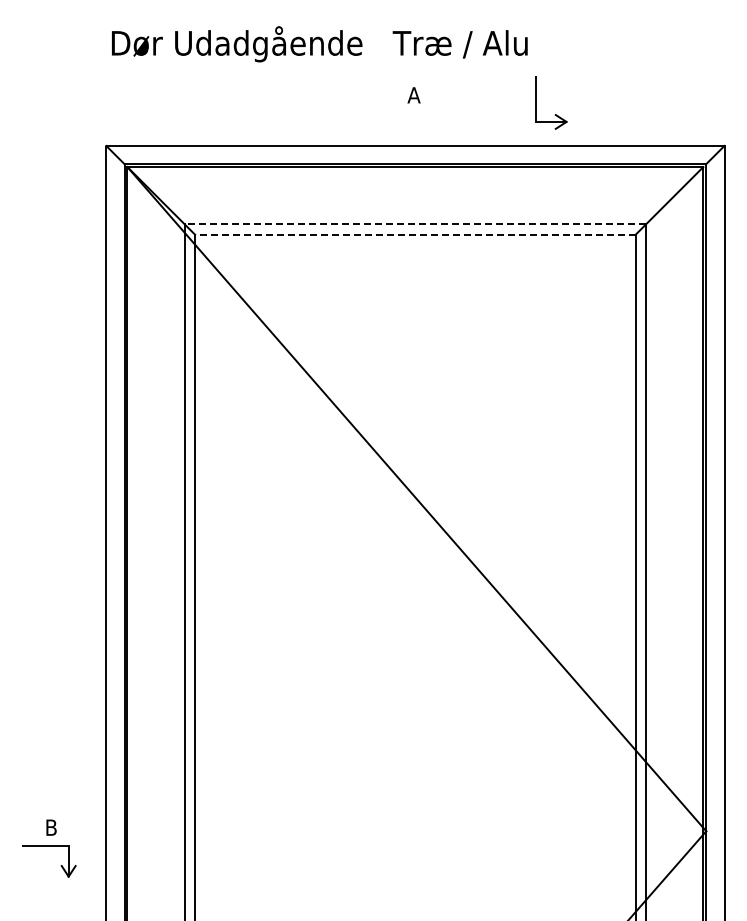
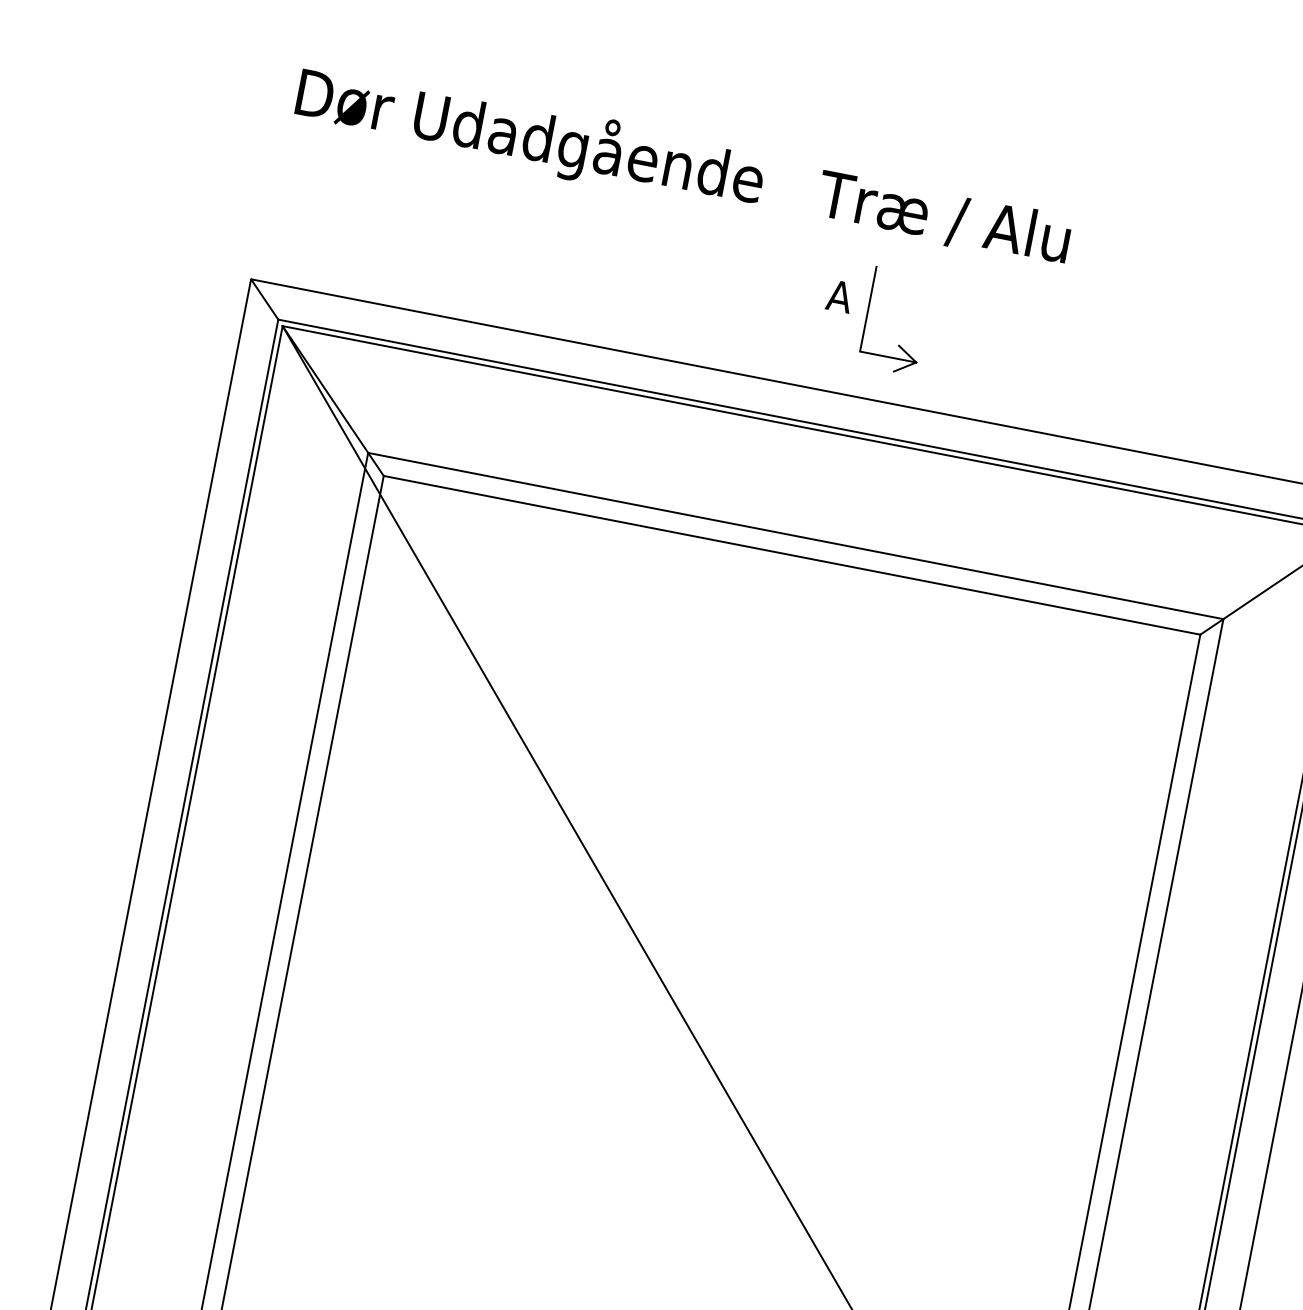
part: (555, 114) -> (898, 344), moved
line: (415, 224) -> (795, 536), dashed -> solid
line: (414, 234) -> (790, 554), dashed -> solid

